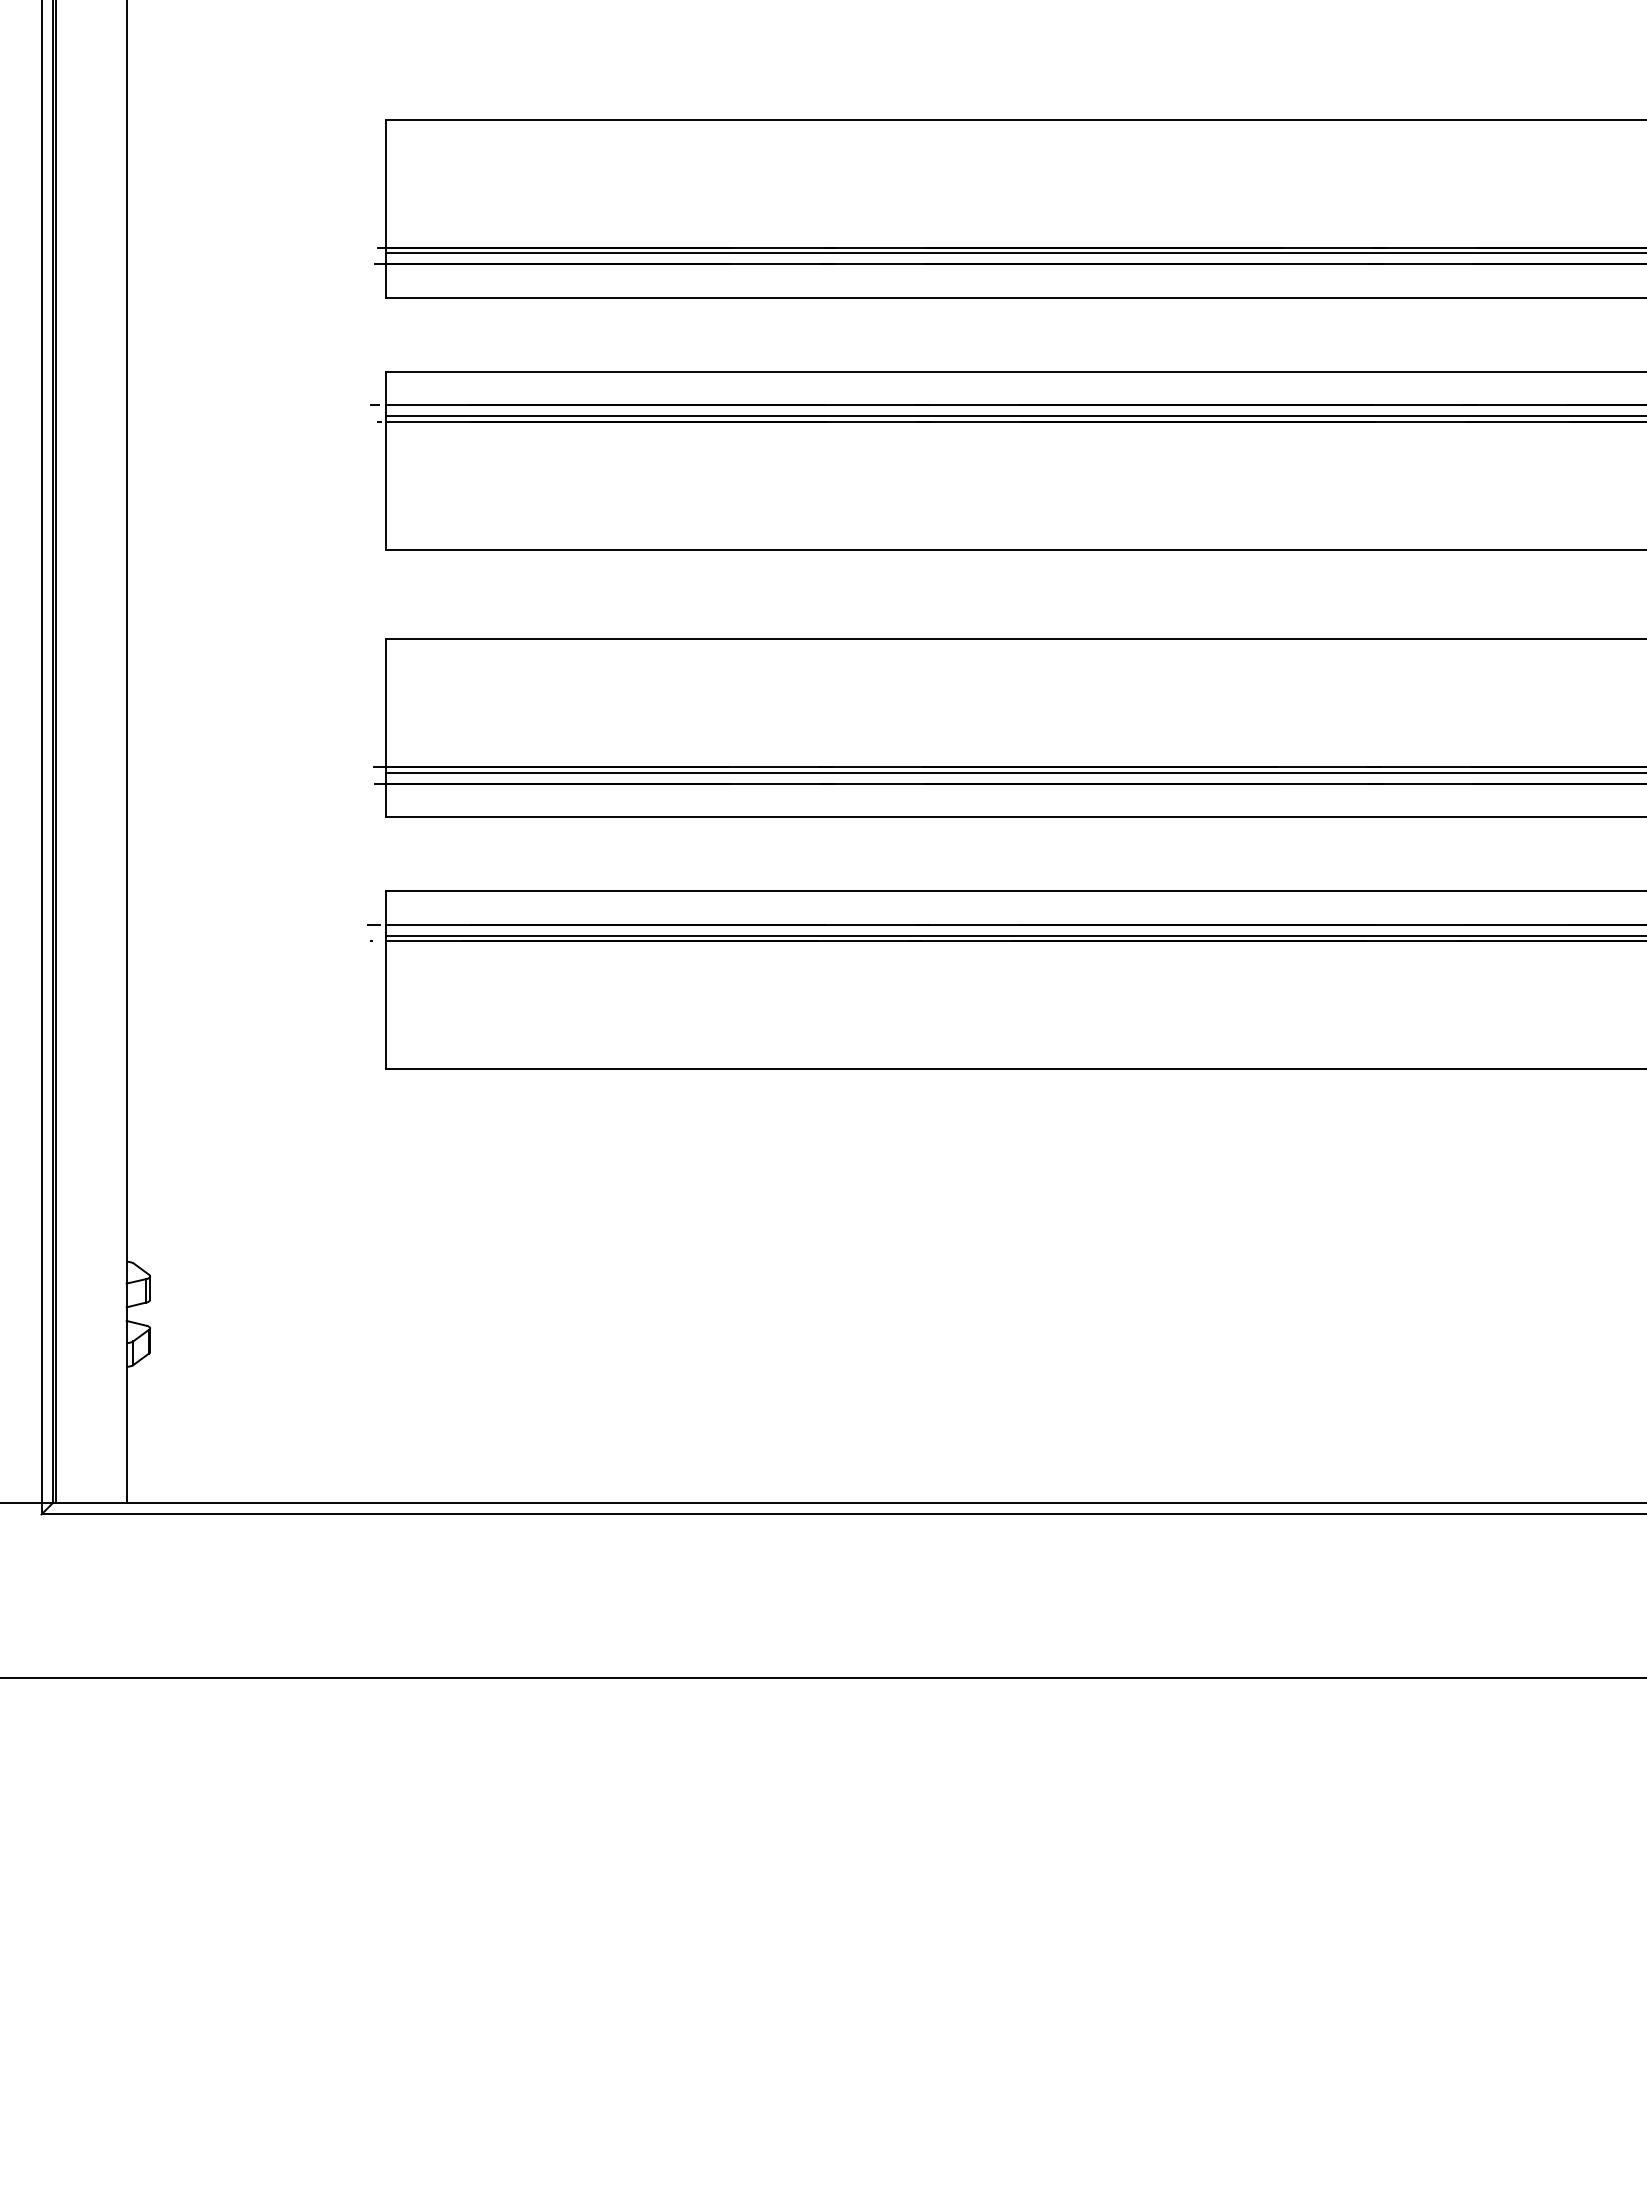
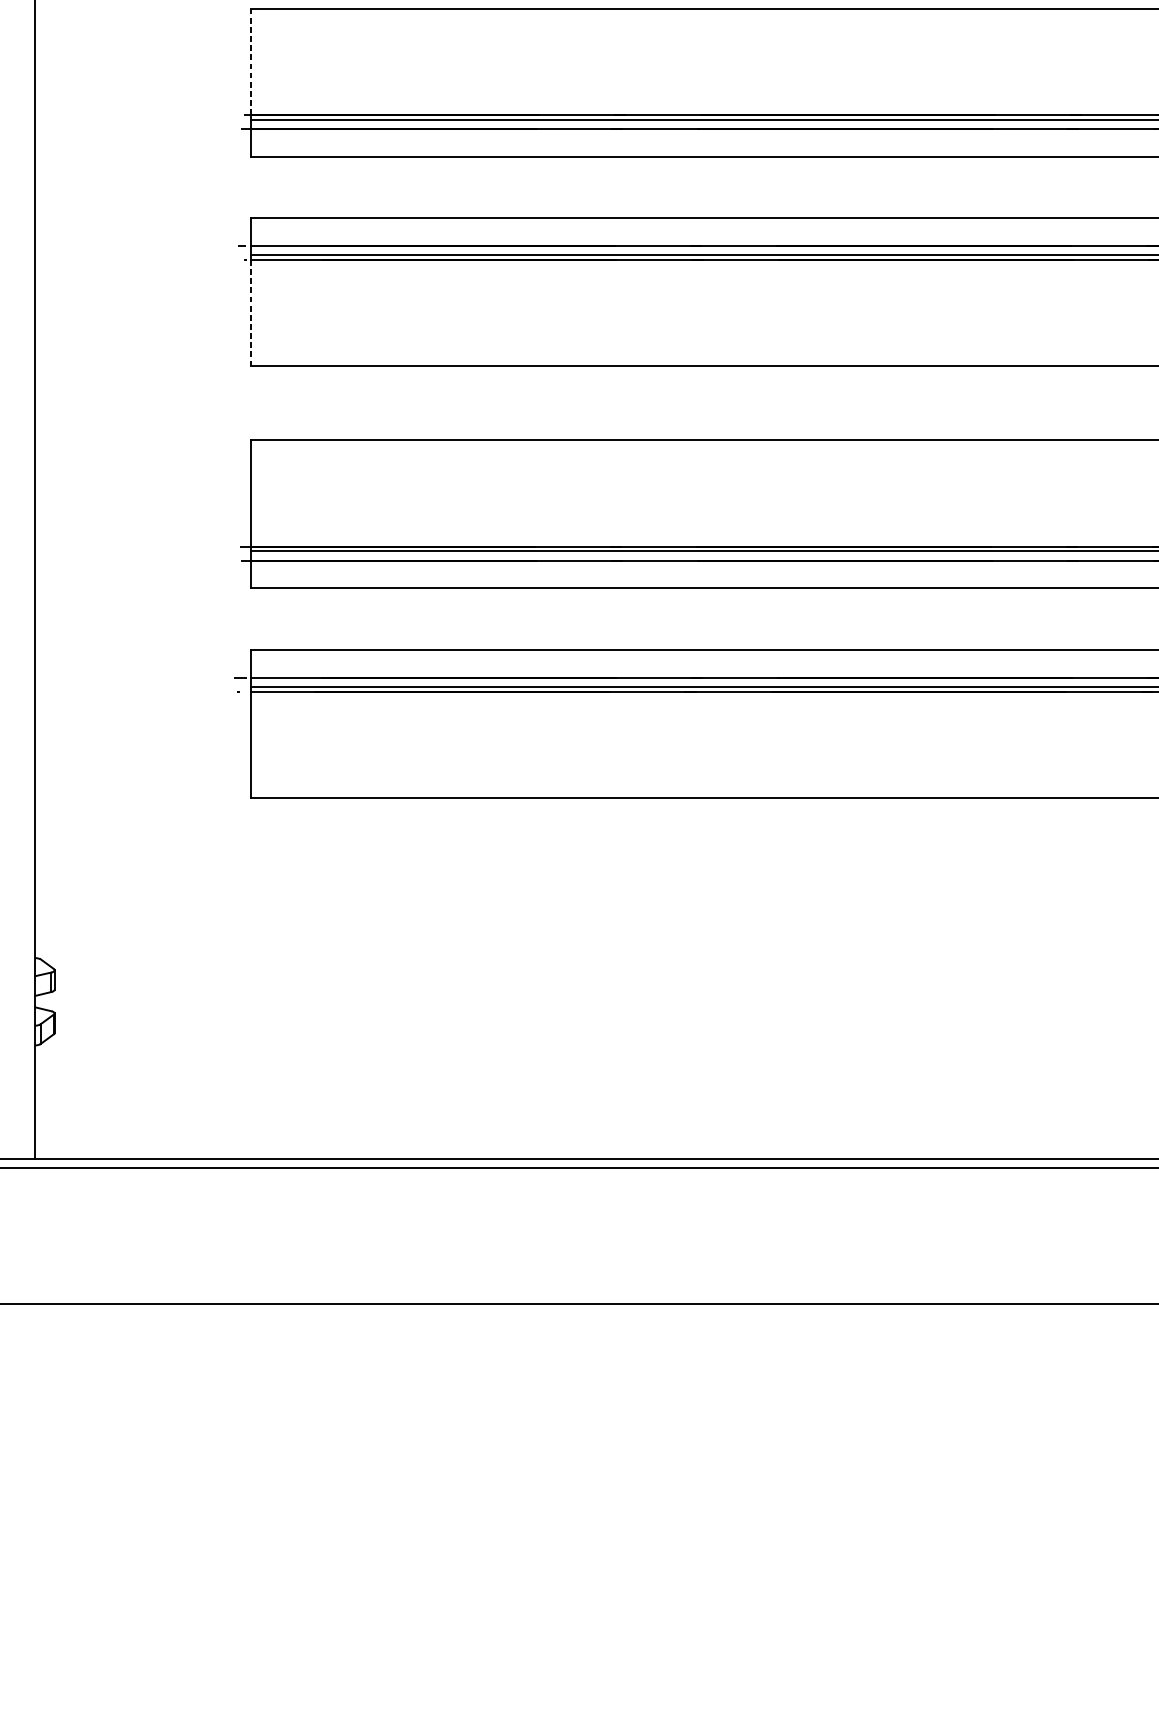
line: (386, 183) -> (251, 61), solid -> dashed
line: (386, 486) -> (251, 313), solid -> dashed

